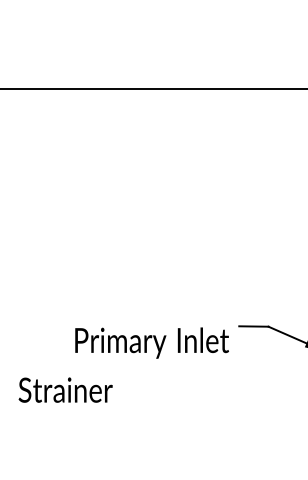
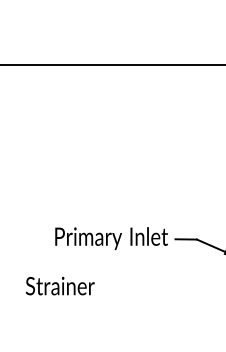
text: (151, 342) -> (111, 238), moved
text: (66, 389) -> (60, 285), moved

